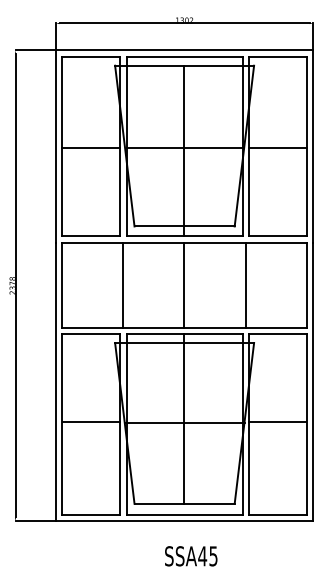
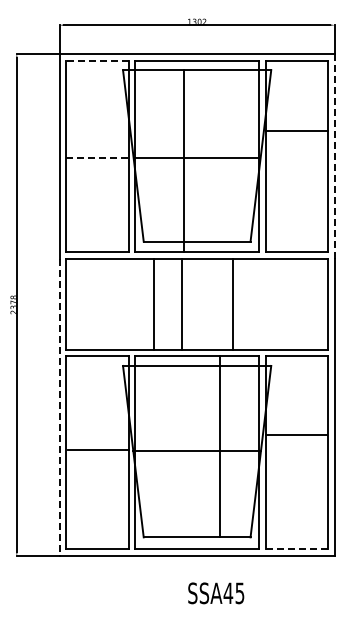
line: (91, 56) -> (97, 60), solid -> dashed
line: (313, 145) -> (334, 155), solid -> dashed
line: (92, 148) -> (98, 158), solid -> dashed
line: (277, 148) -> (296, 131), moved
line: (184, 151) -> (183, 161), moved
line: (123, 284) -> (153, 303), moved
line: (184, 284) -> (181, 303), moved
line: (245, 284) -> (233, 303), moved
line: (55, 382) -> (59, 407), solid -> dashed
line: (184, 418) -> (219, 446), moved
line: (276, 422) -> (295, 435), moved
line: (278, 515) -> (297, 549), solid -> dashed
text: (191, 556) -> (216, 593), moved

